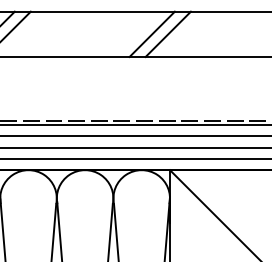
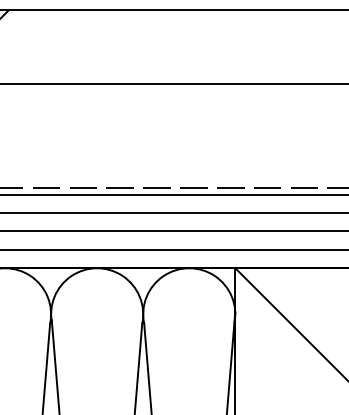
line: (151, 33) -> (205, 45), removed
line: (167, 33) -> (231, 45), removed

